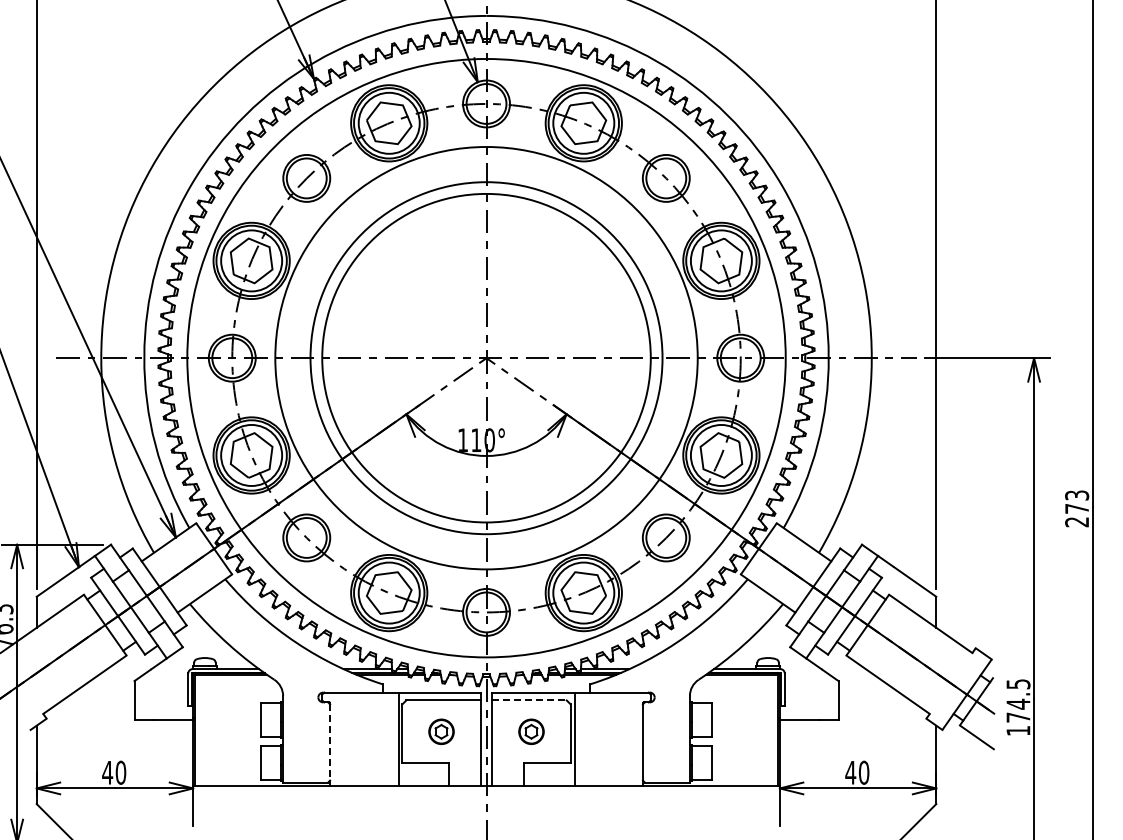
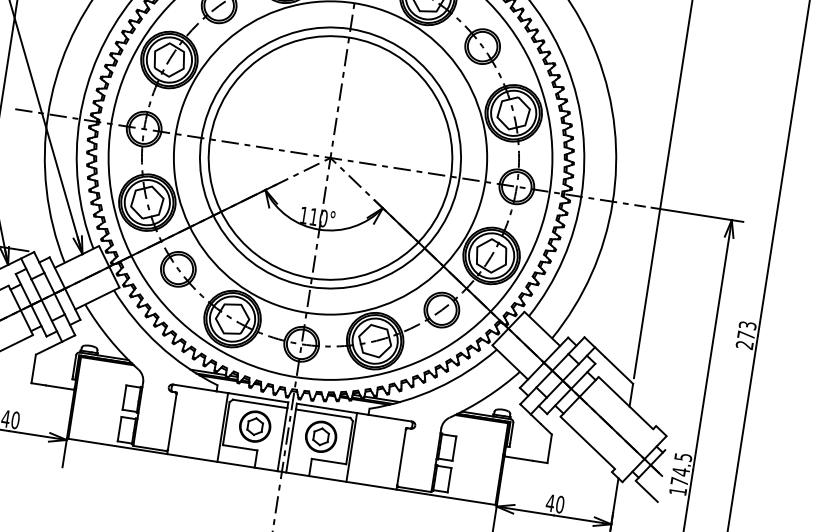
line: (530, 700) -> (323, 413), dashed -> solid
part: (441, 731) -> (255, 426), size x1.67
part: (531, 731) -> (321, 436), size x1.67
line: (330, 742) -> (172, 421), dashed -> solid

